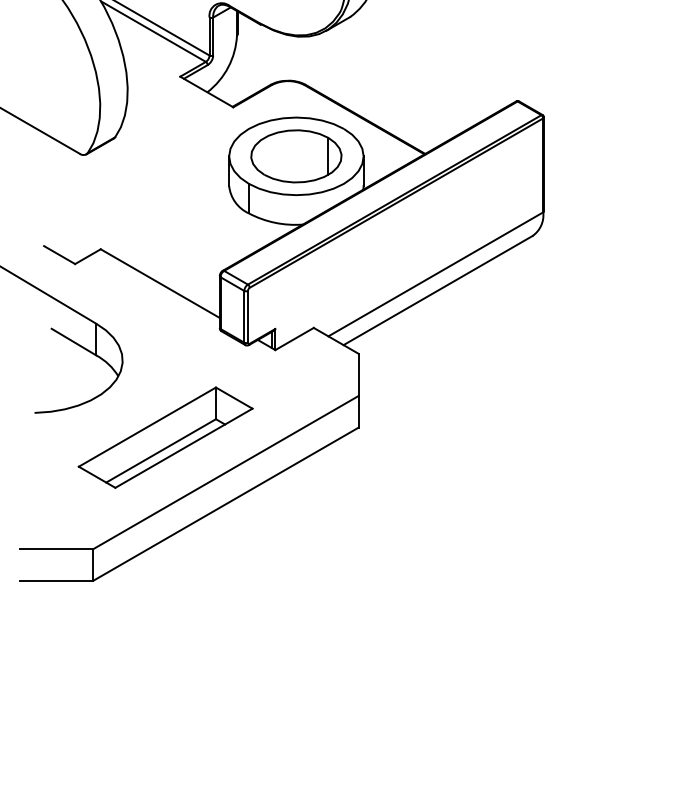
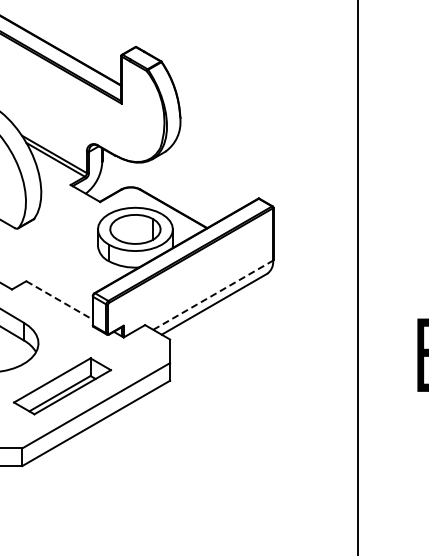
line: (436, 273) -> (213, 294), solid -> dashed
line: (160, 283) -> (59, 300), solid -> dashed

